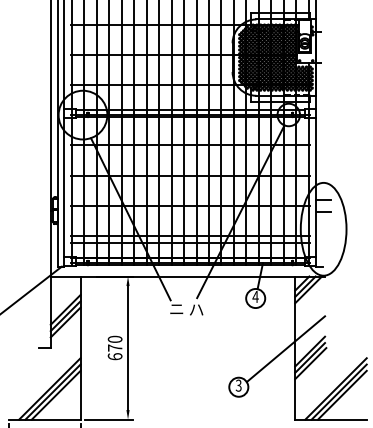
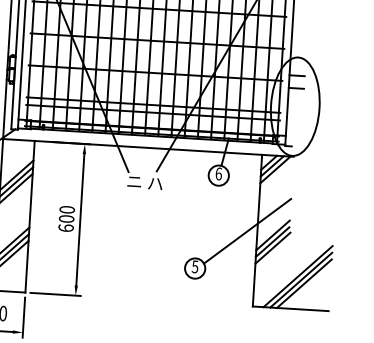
text: (255, 296) -> (218, 173), 4 -> 6
text: (114, 347) -> (66, 218), 670 -> 600
text: (238, 384) -> (195, 265), 3 -> 5

